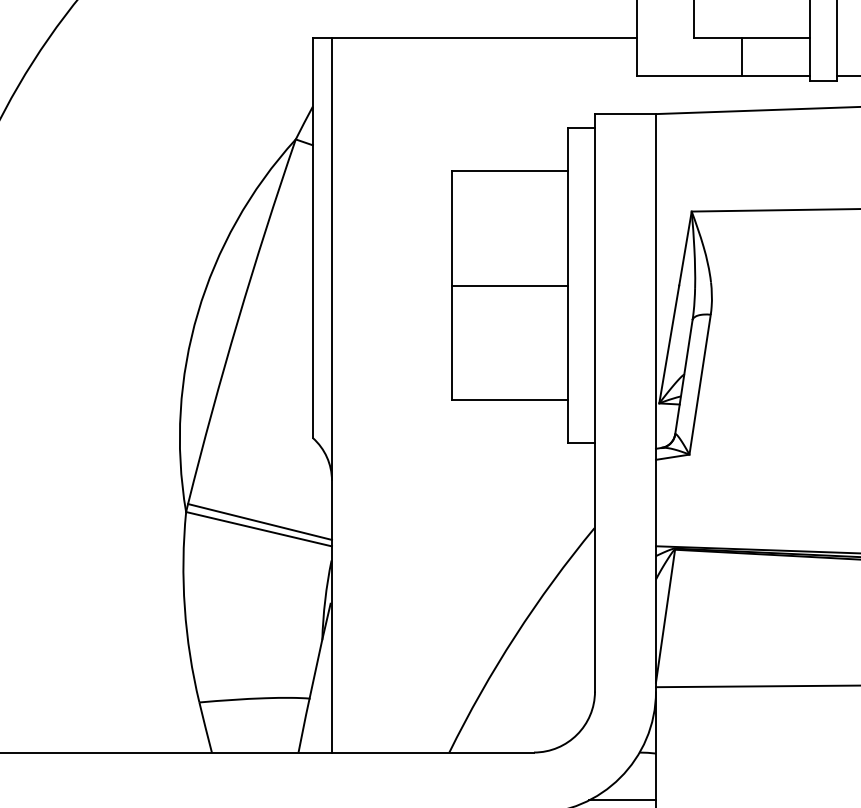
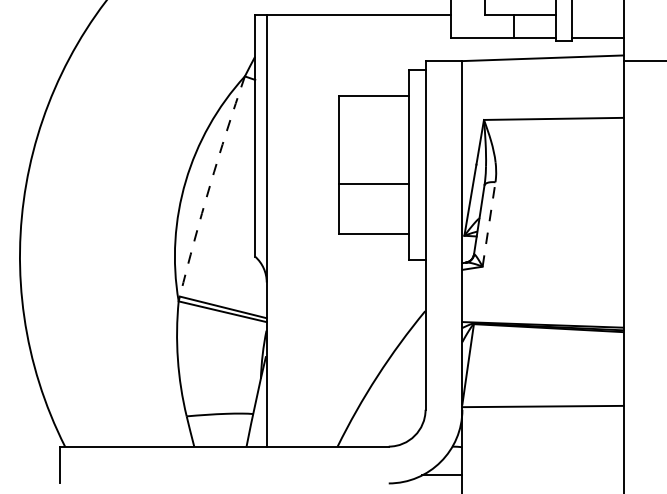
line: (510, 285) -> (374, 183), moved
arc: (238, 320) -> (210, 185), solid -> dashed
line: (700, 384) -> (489, 224), solid -> dashed

